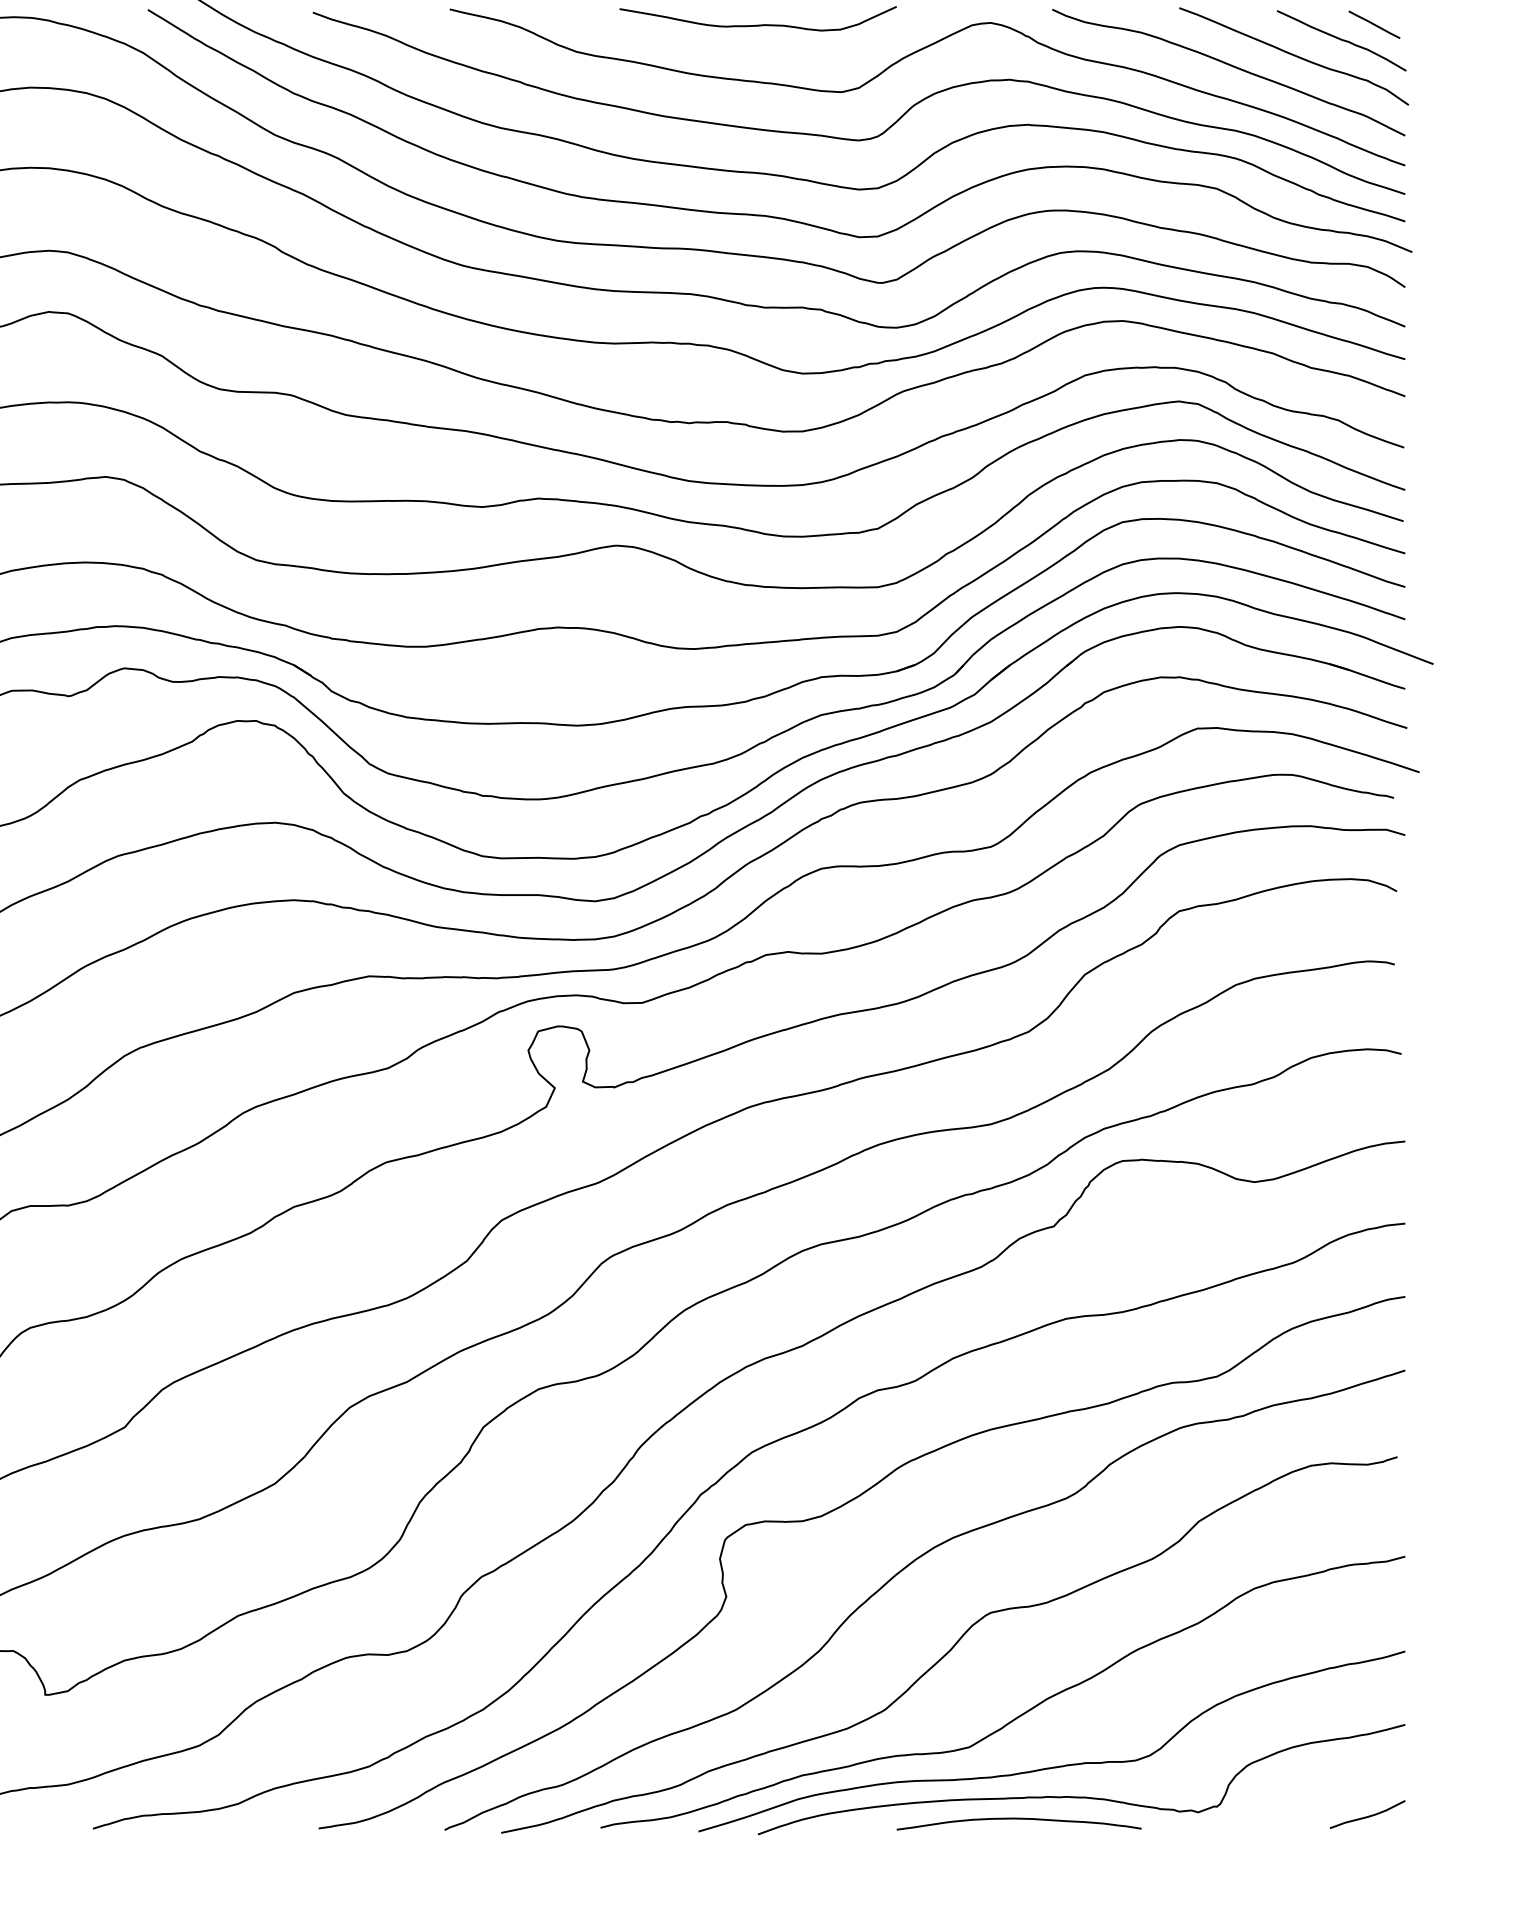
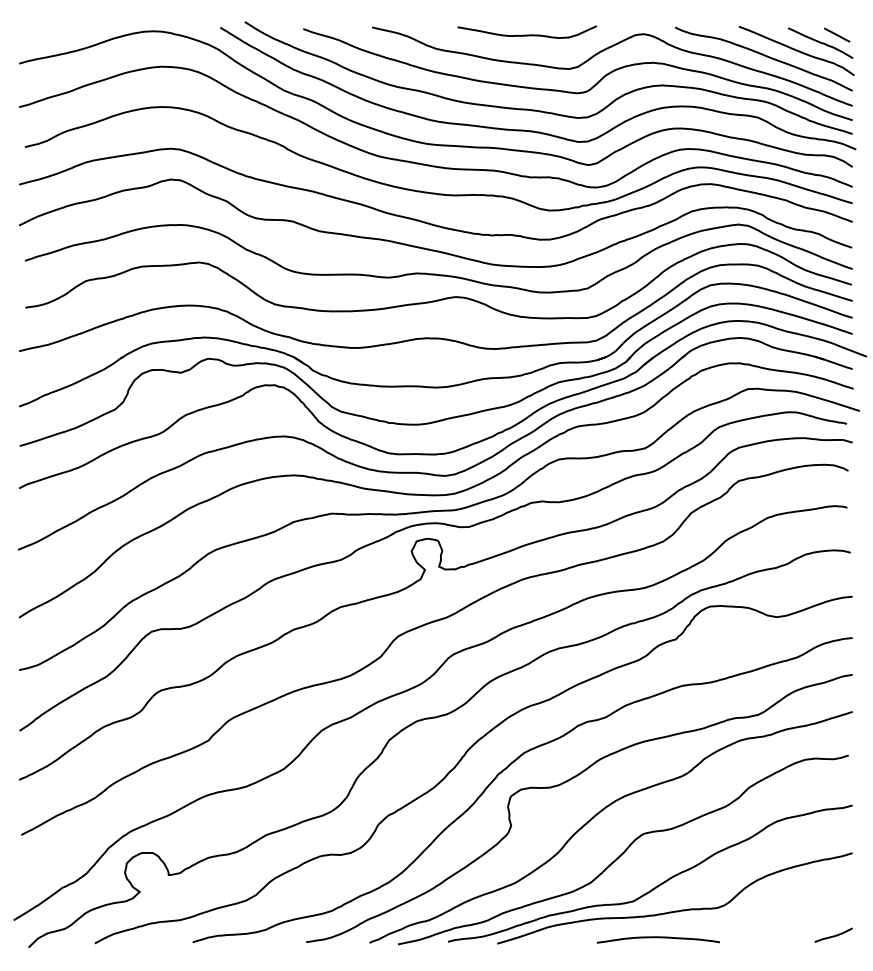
curve: (1080, 1795) -> (689, 925), removed

